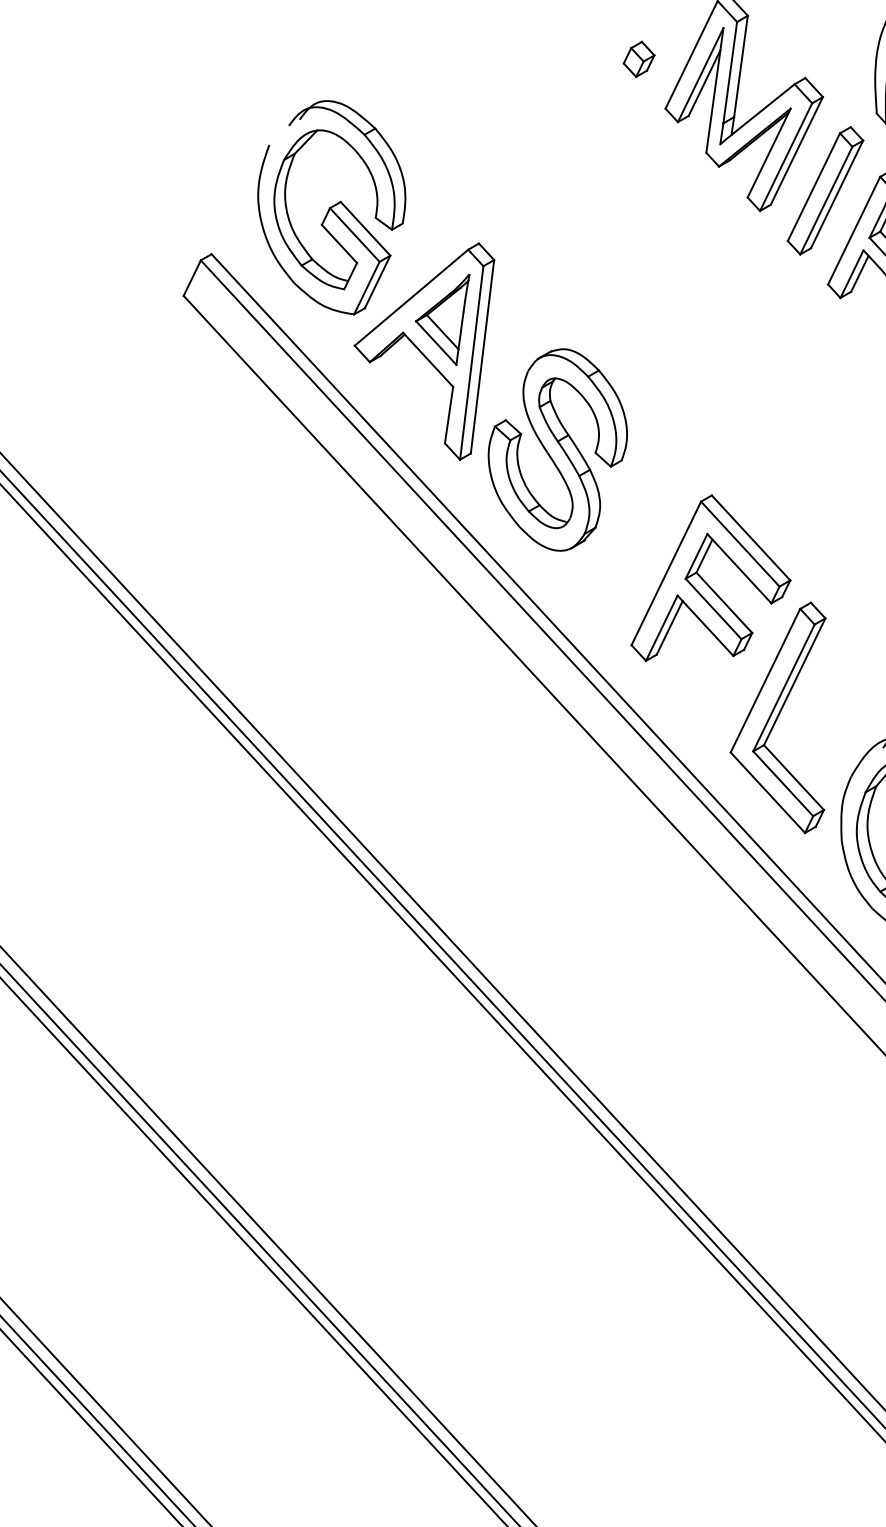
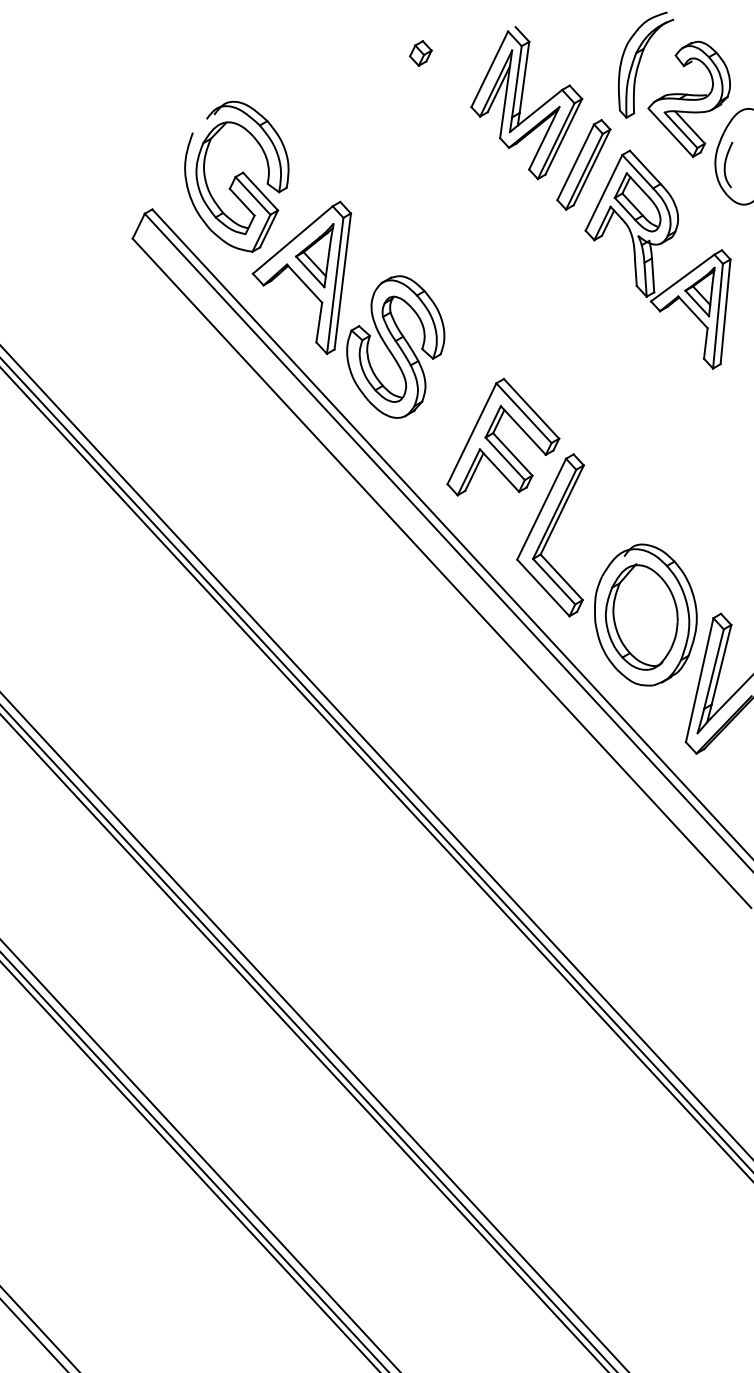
part: (638, 59) -> (420, 53), moved

